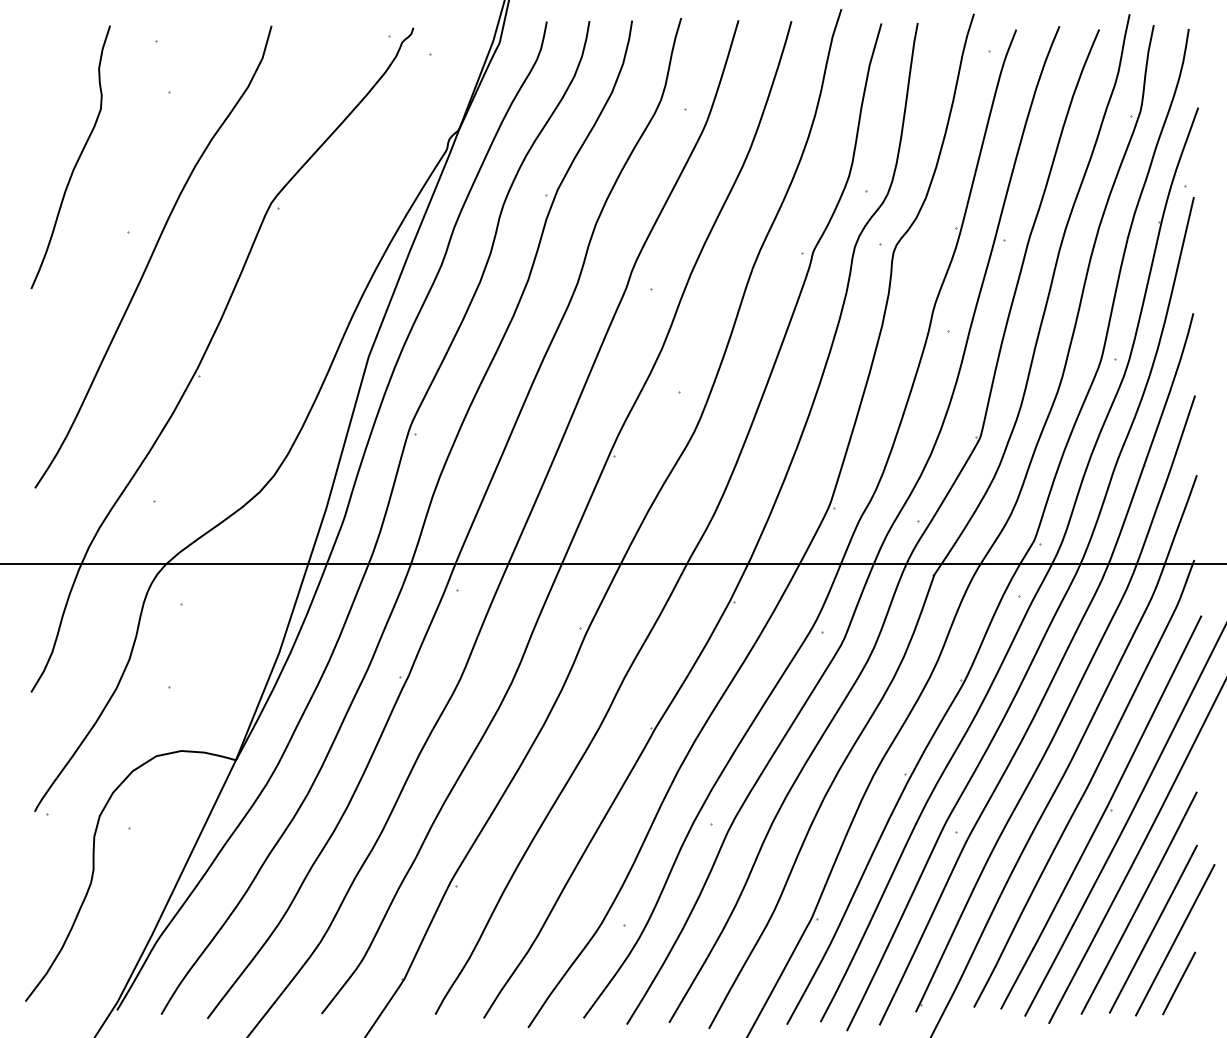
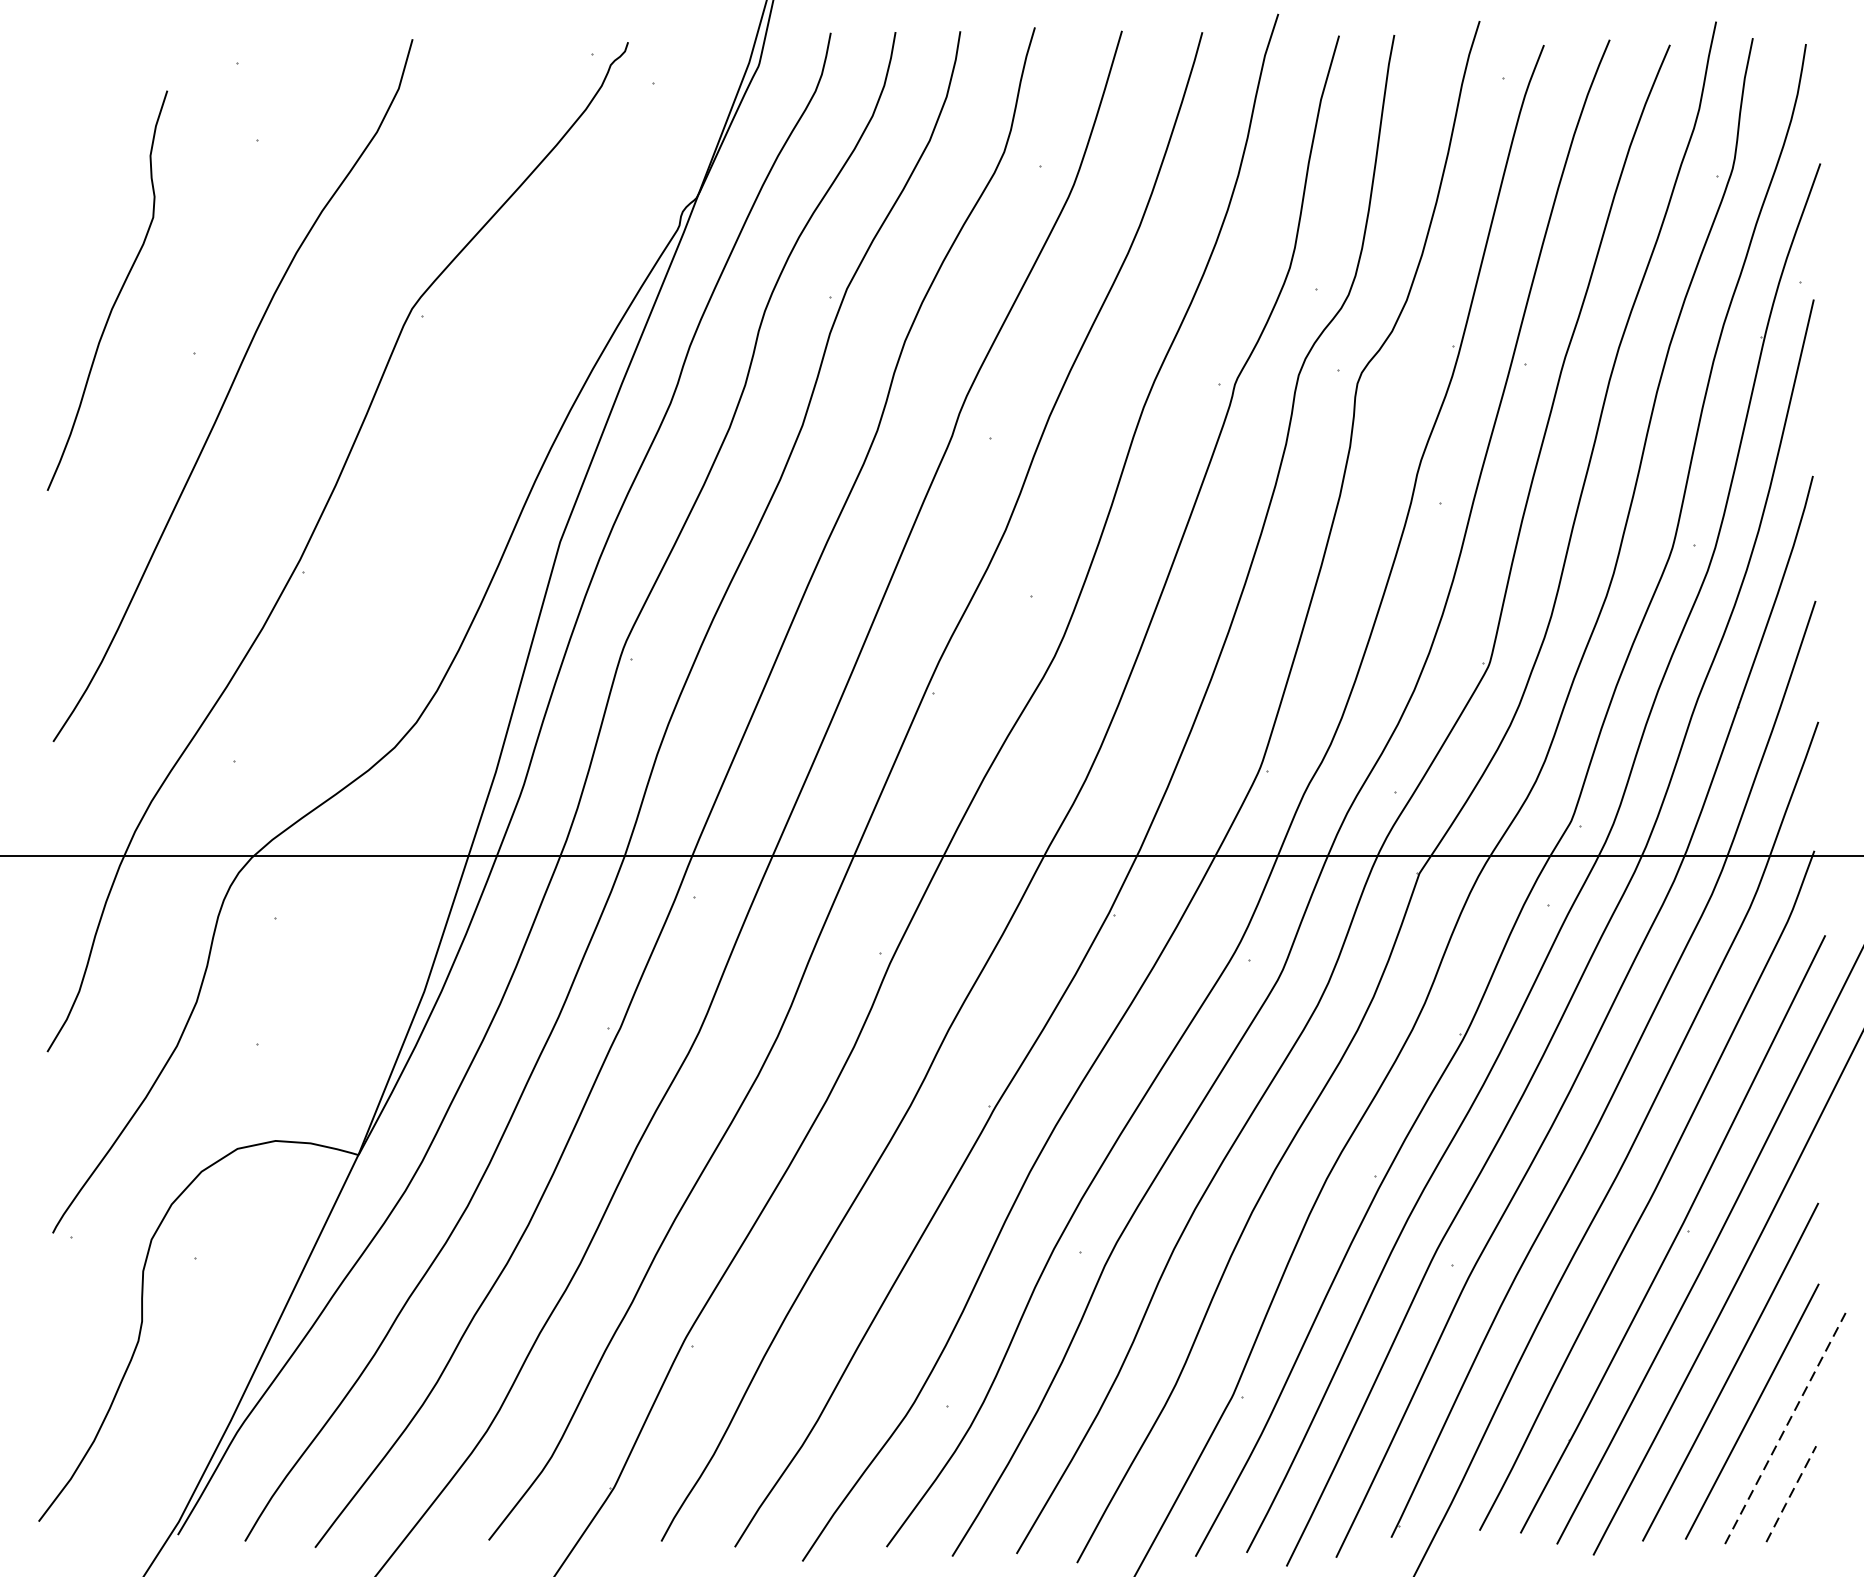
curve: (76, 161) -> (116, 297), moved
line: (1175, 940) -> (1785, 1428), solid -> dashed
line: (1178, 983) -> (1790, 1494), solid -> dashed

